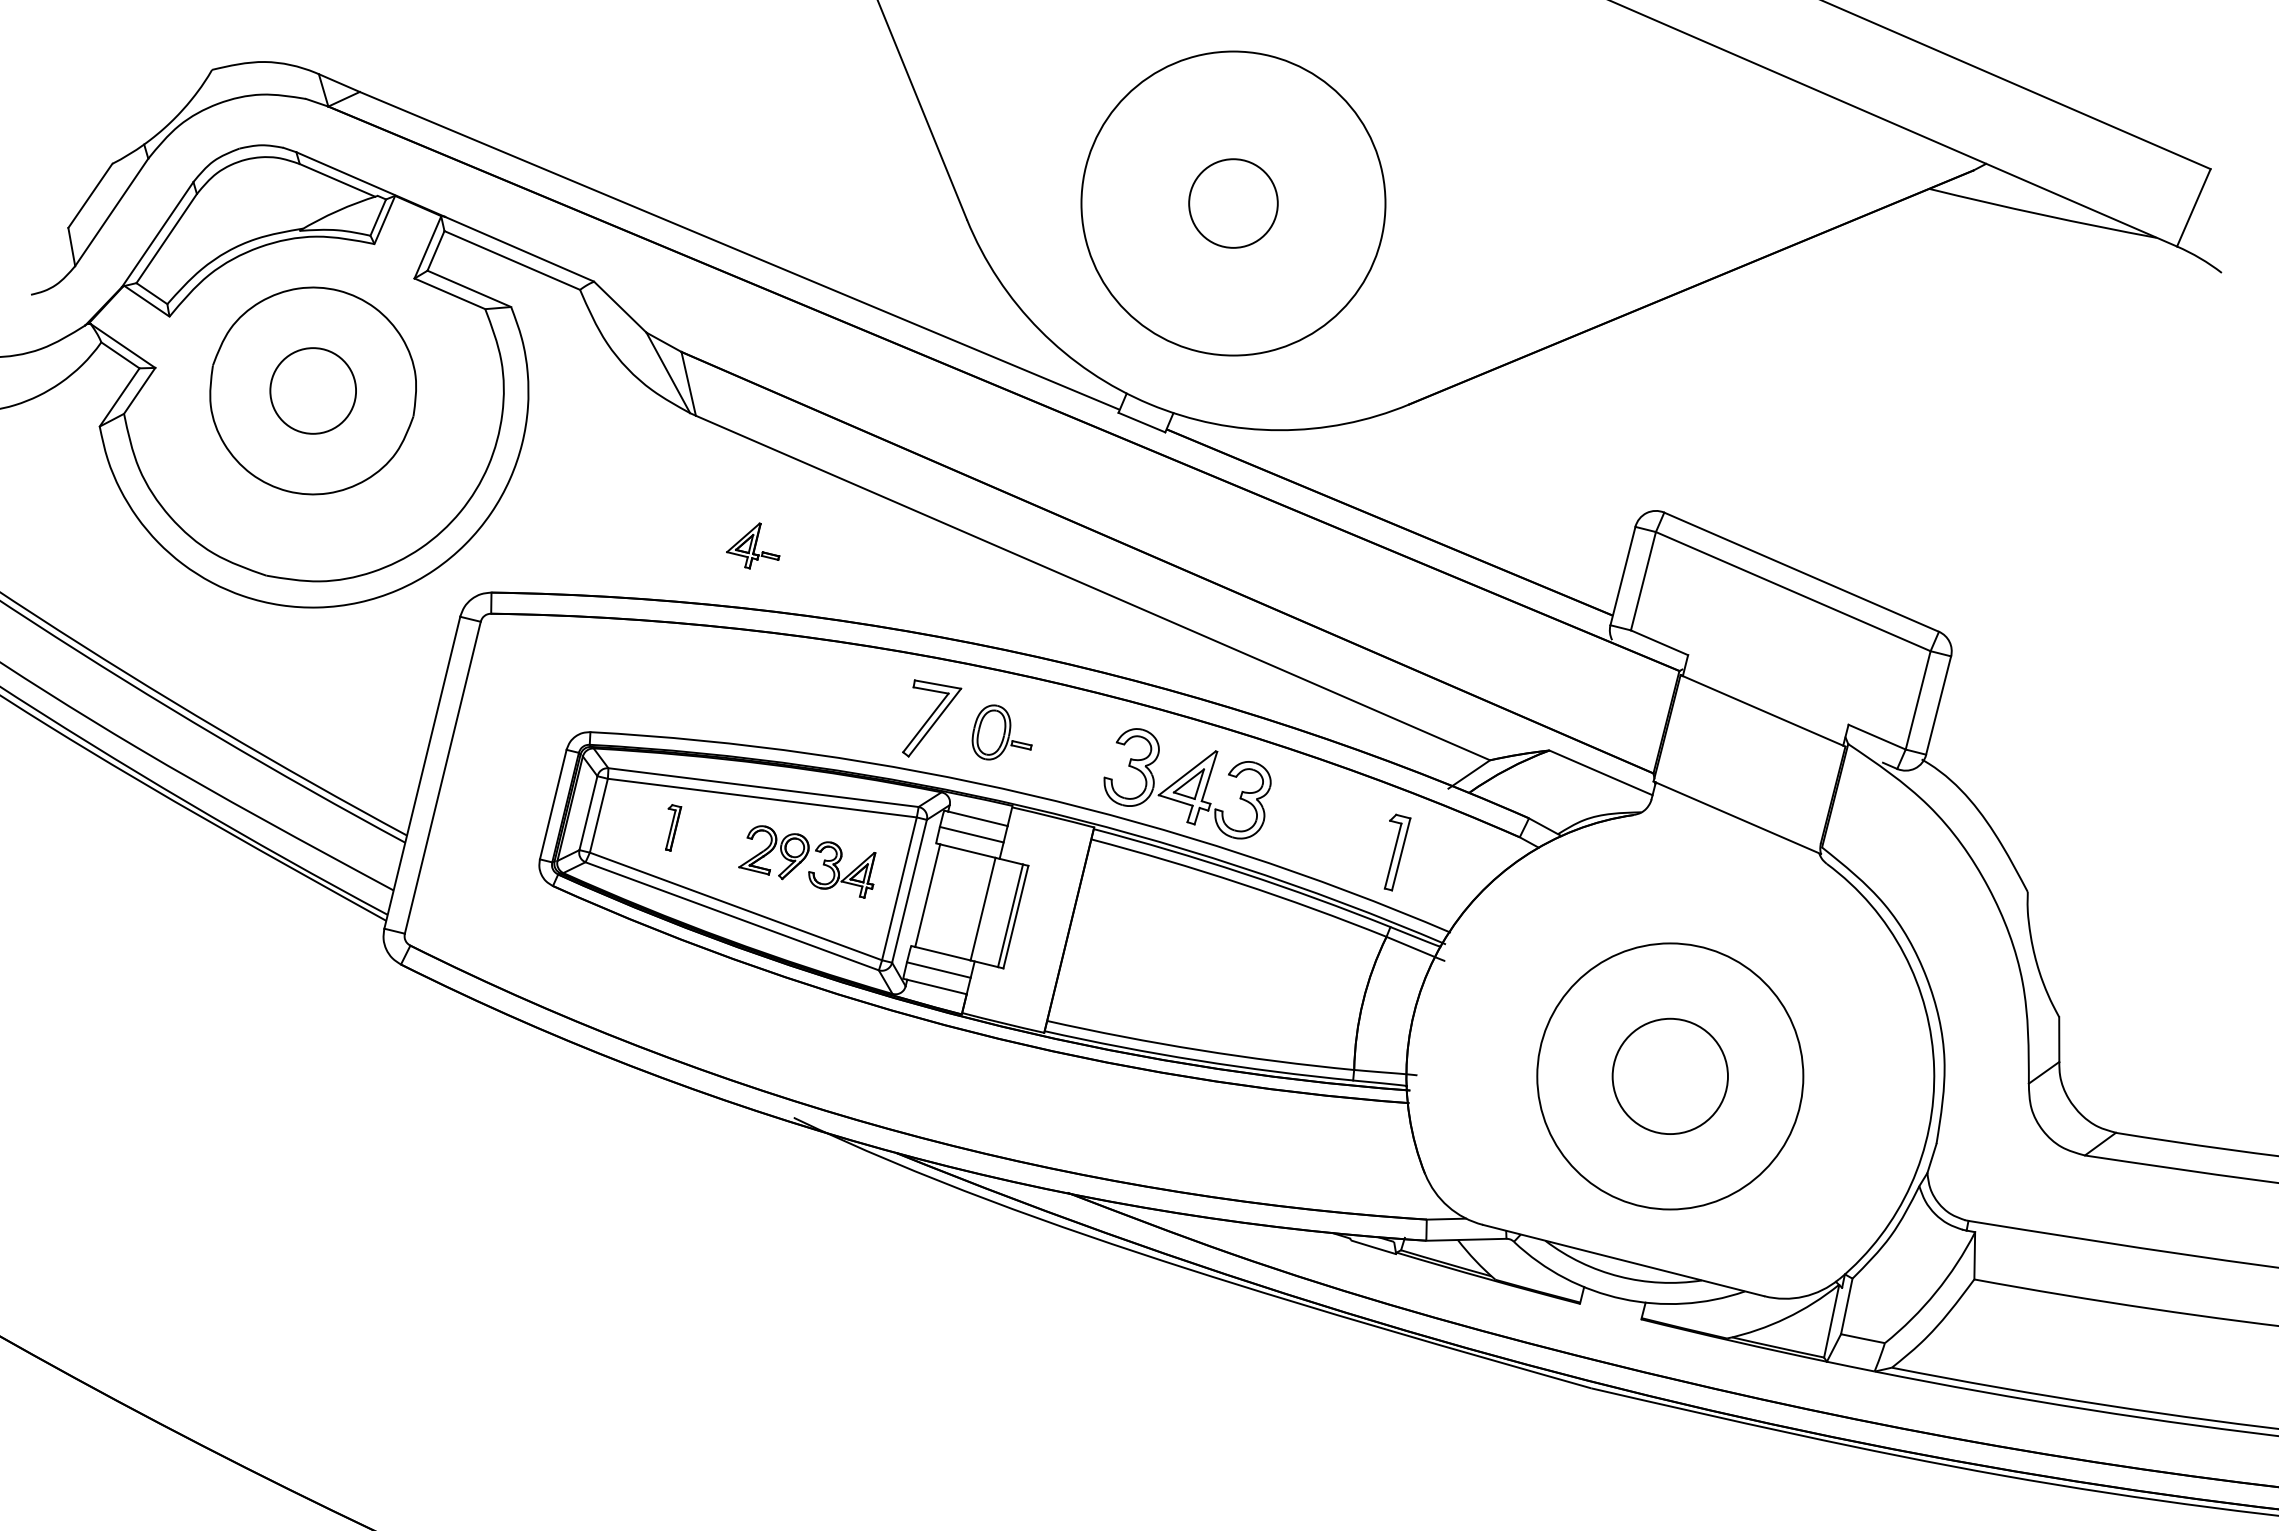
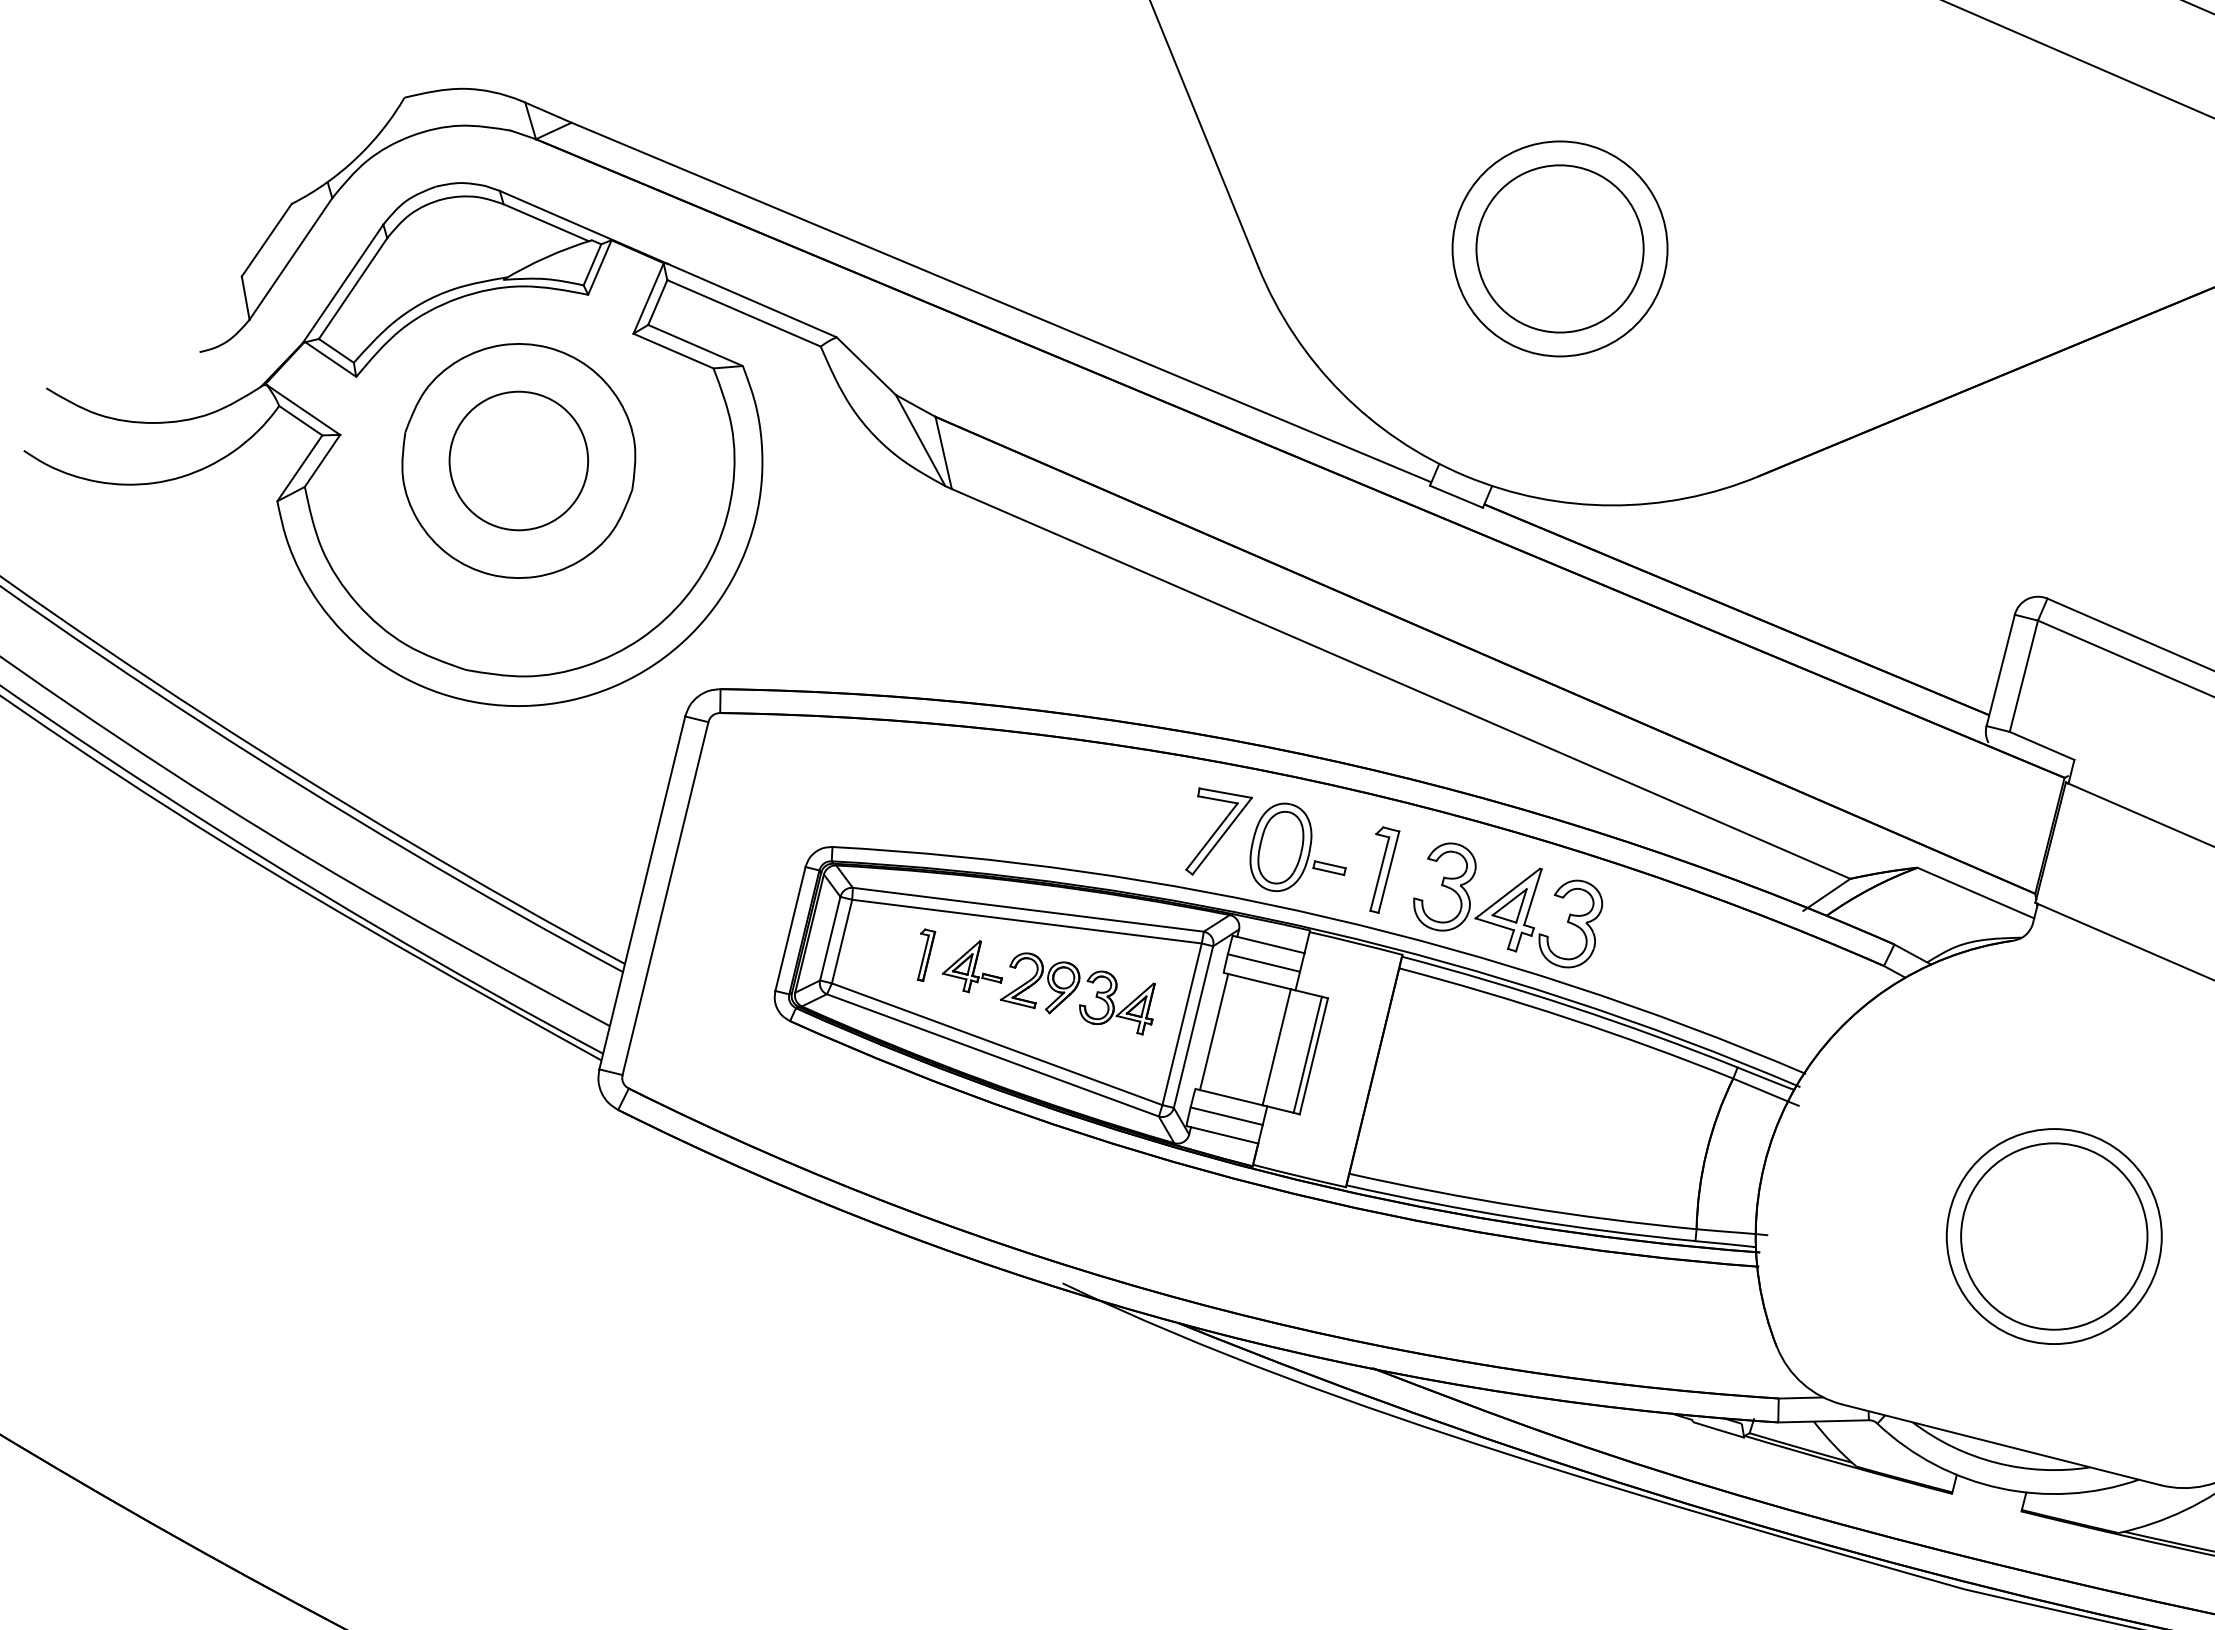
circle: (1233, 203) -> (1560, 248), size x0.62
circle: (1233, 203) -> (1560, 248), size x1.67
circle: (313, 390) -> (519, 460), size x1.43
part: (753, 545) -> (972, 966), moved
part: (1002, 732) -> (1298, 847), size x1.43
part: (1397, 852) -> (1384, 870), moved
circle: (1669, 1076) -> (2053, 1236), size x1.43
circle: (1670, 1076) -> (2054, 1236), size x0.71

